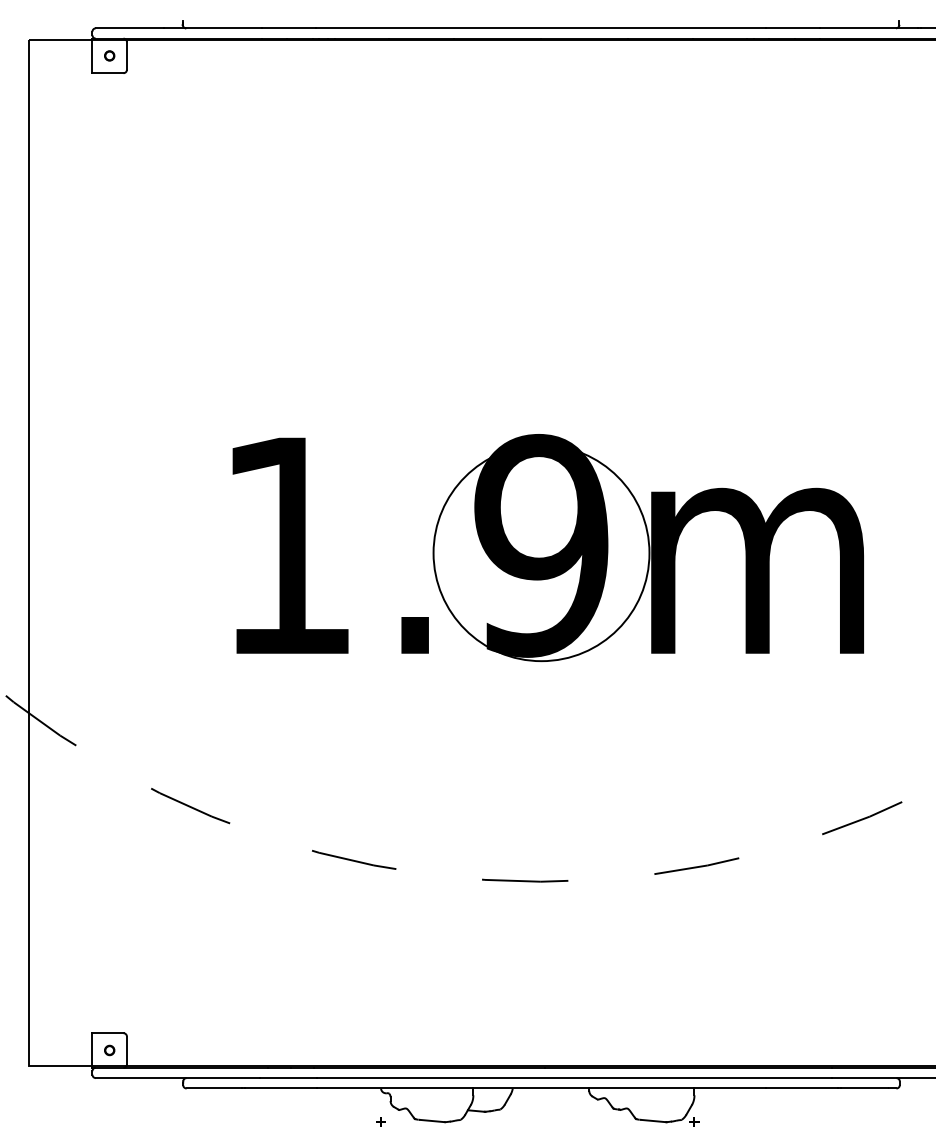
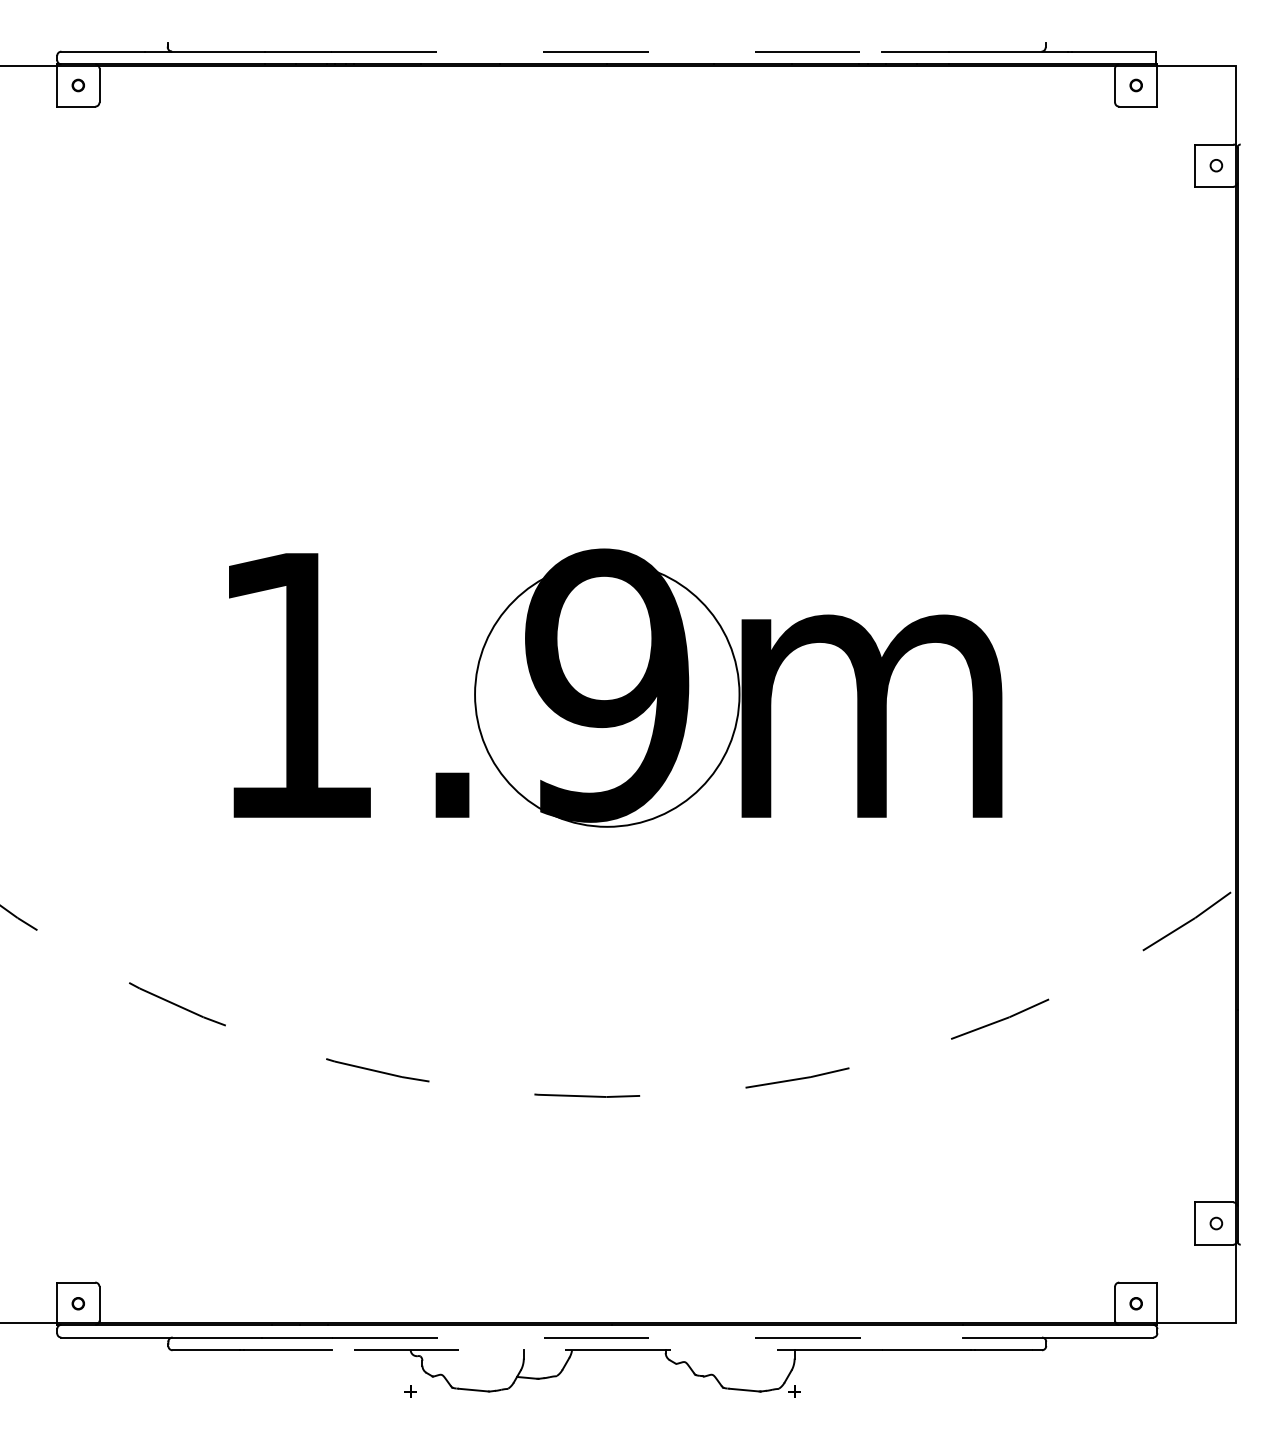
line: (541, 28) -> (607, 51), solid -> dashed
line: (574, 1078) -> (647, 1337), solid -> dashed
line: (540, 1088) -> (606, 1350), solid -> dashed

